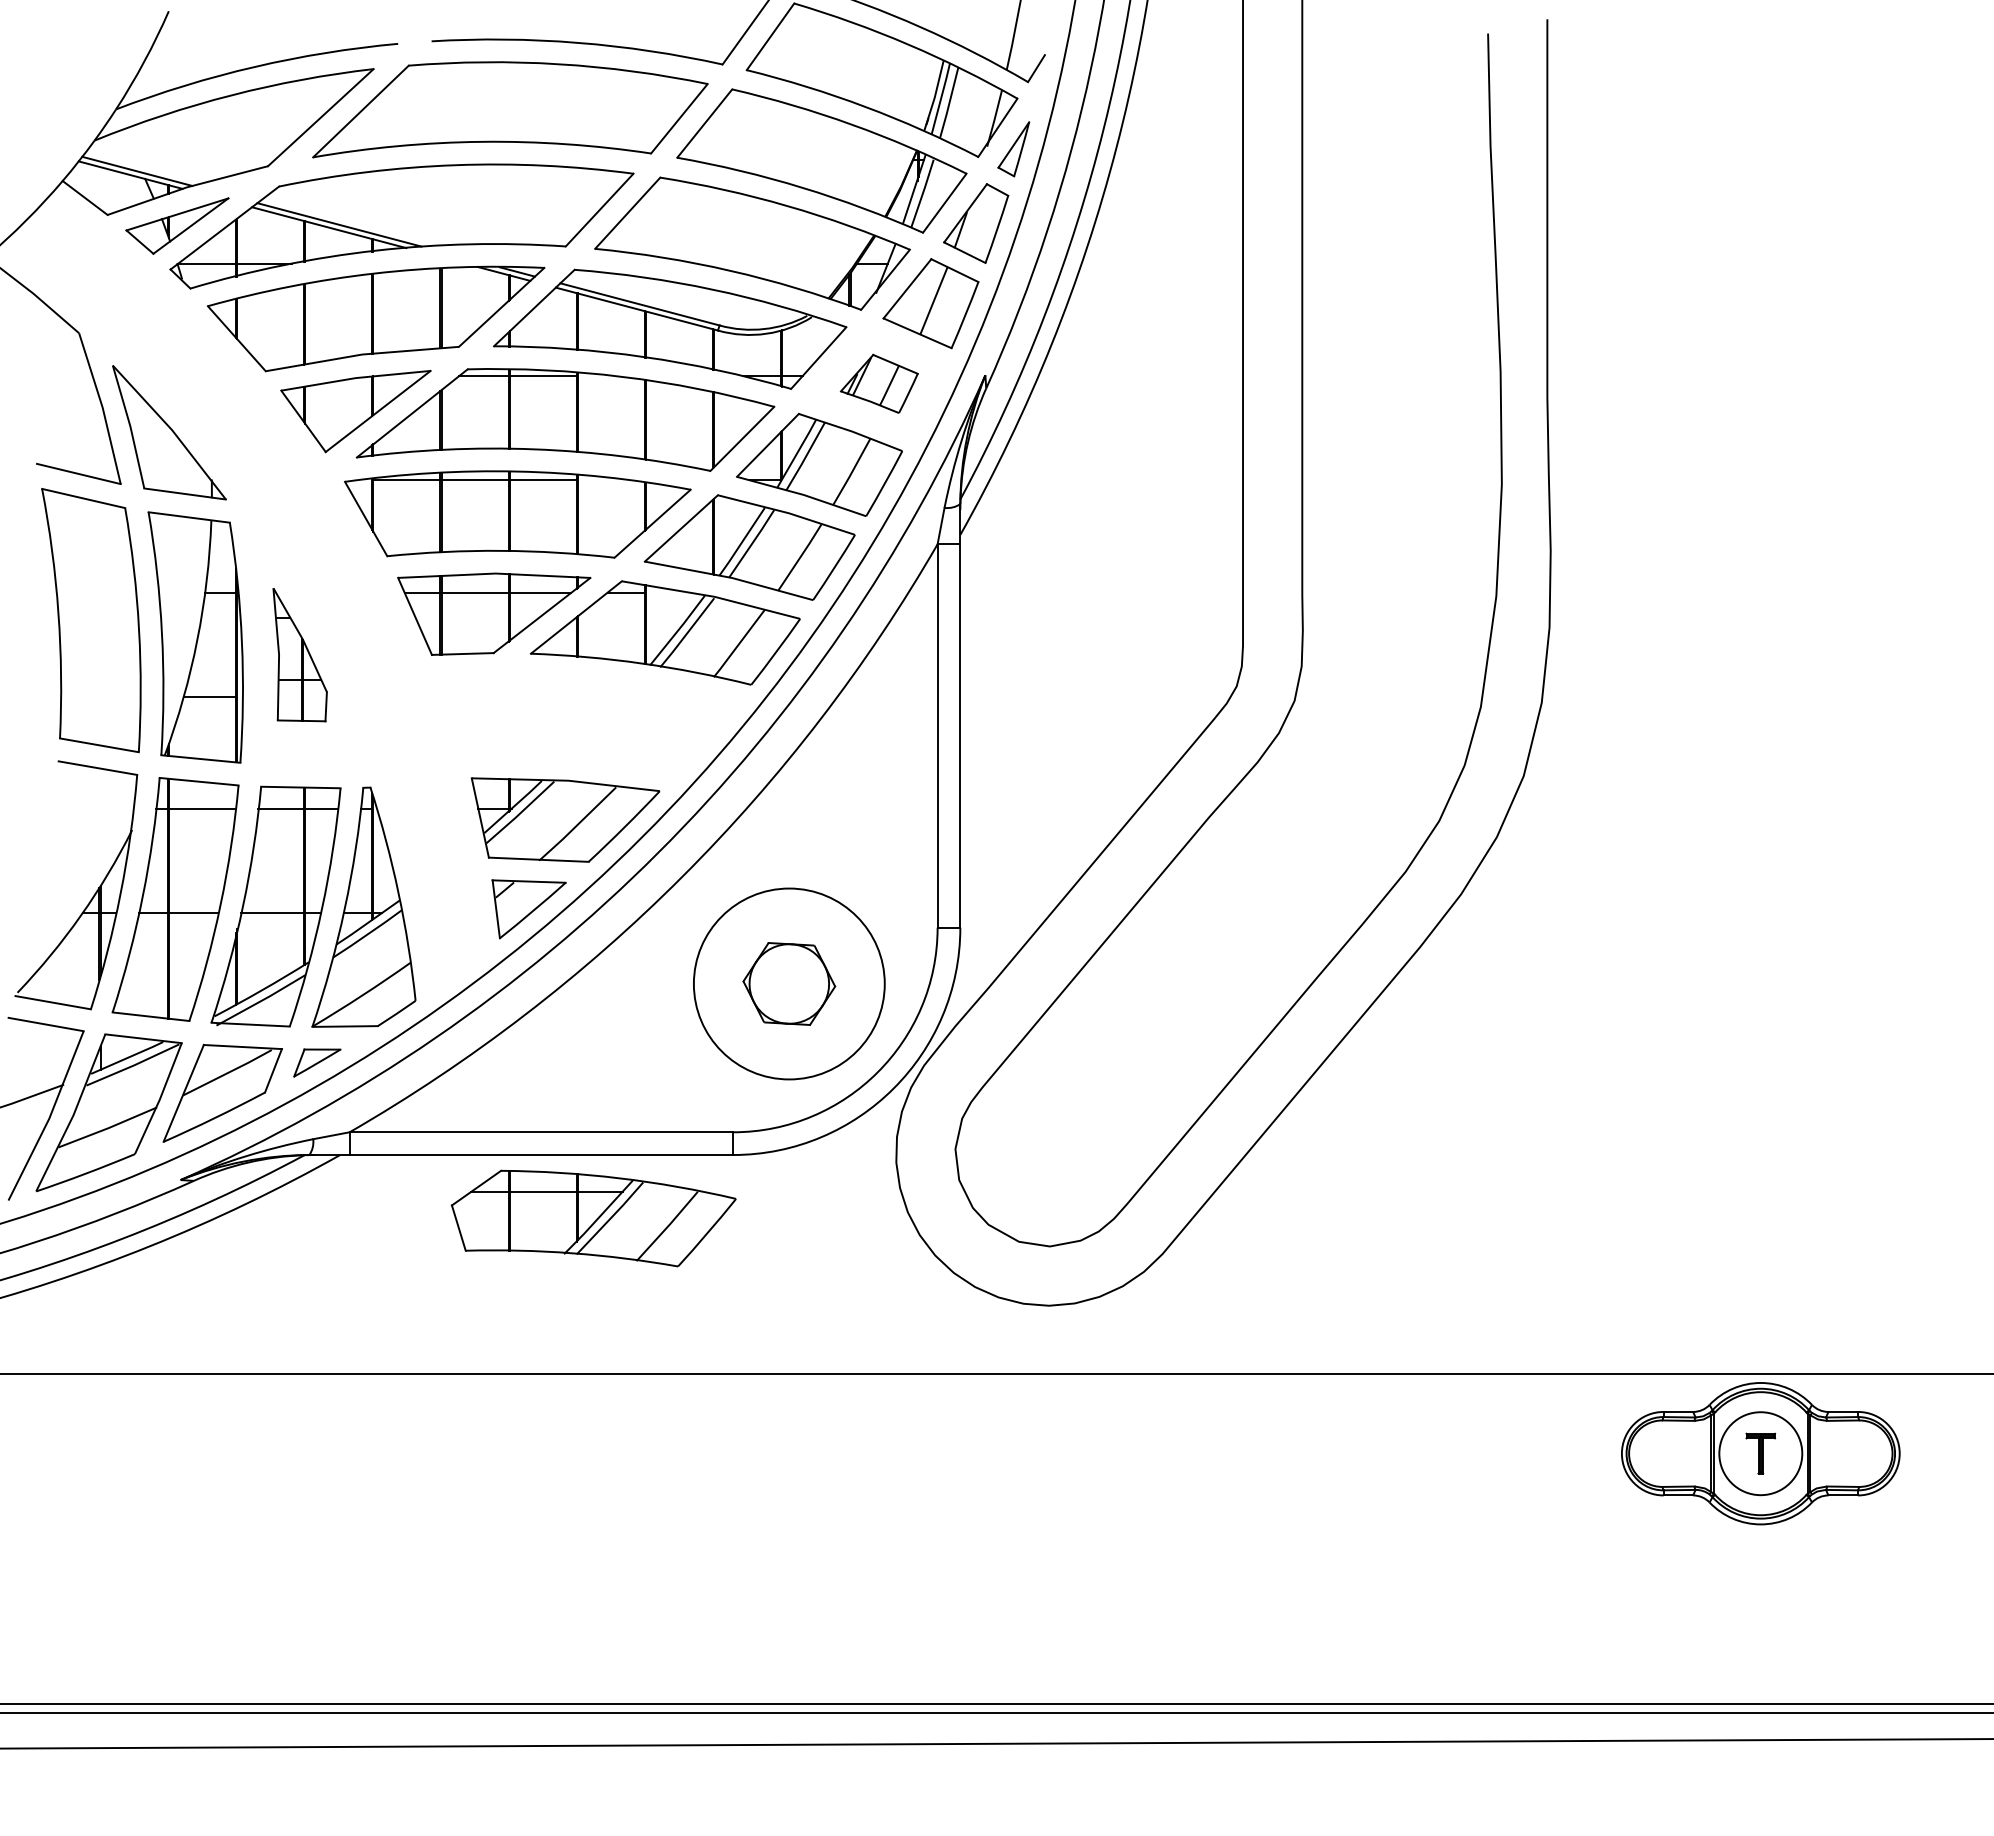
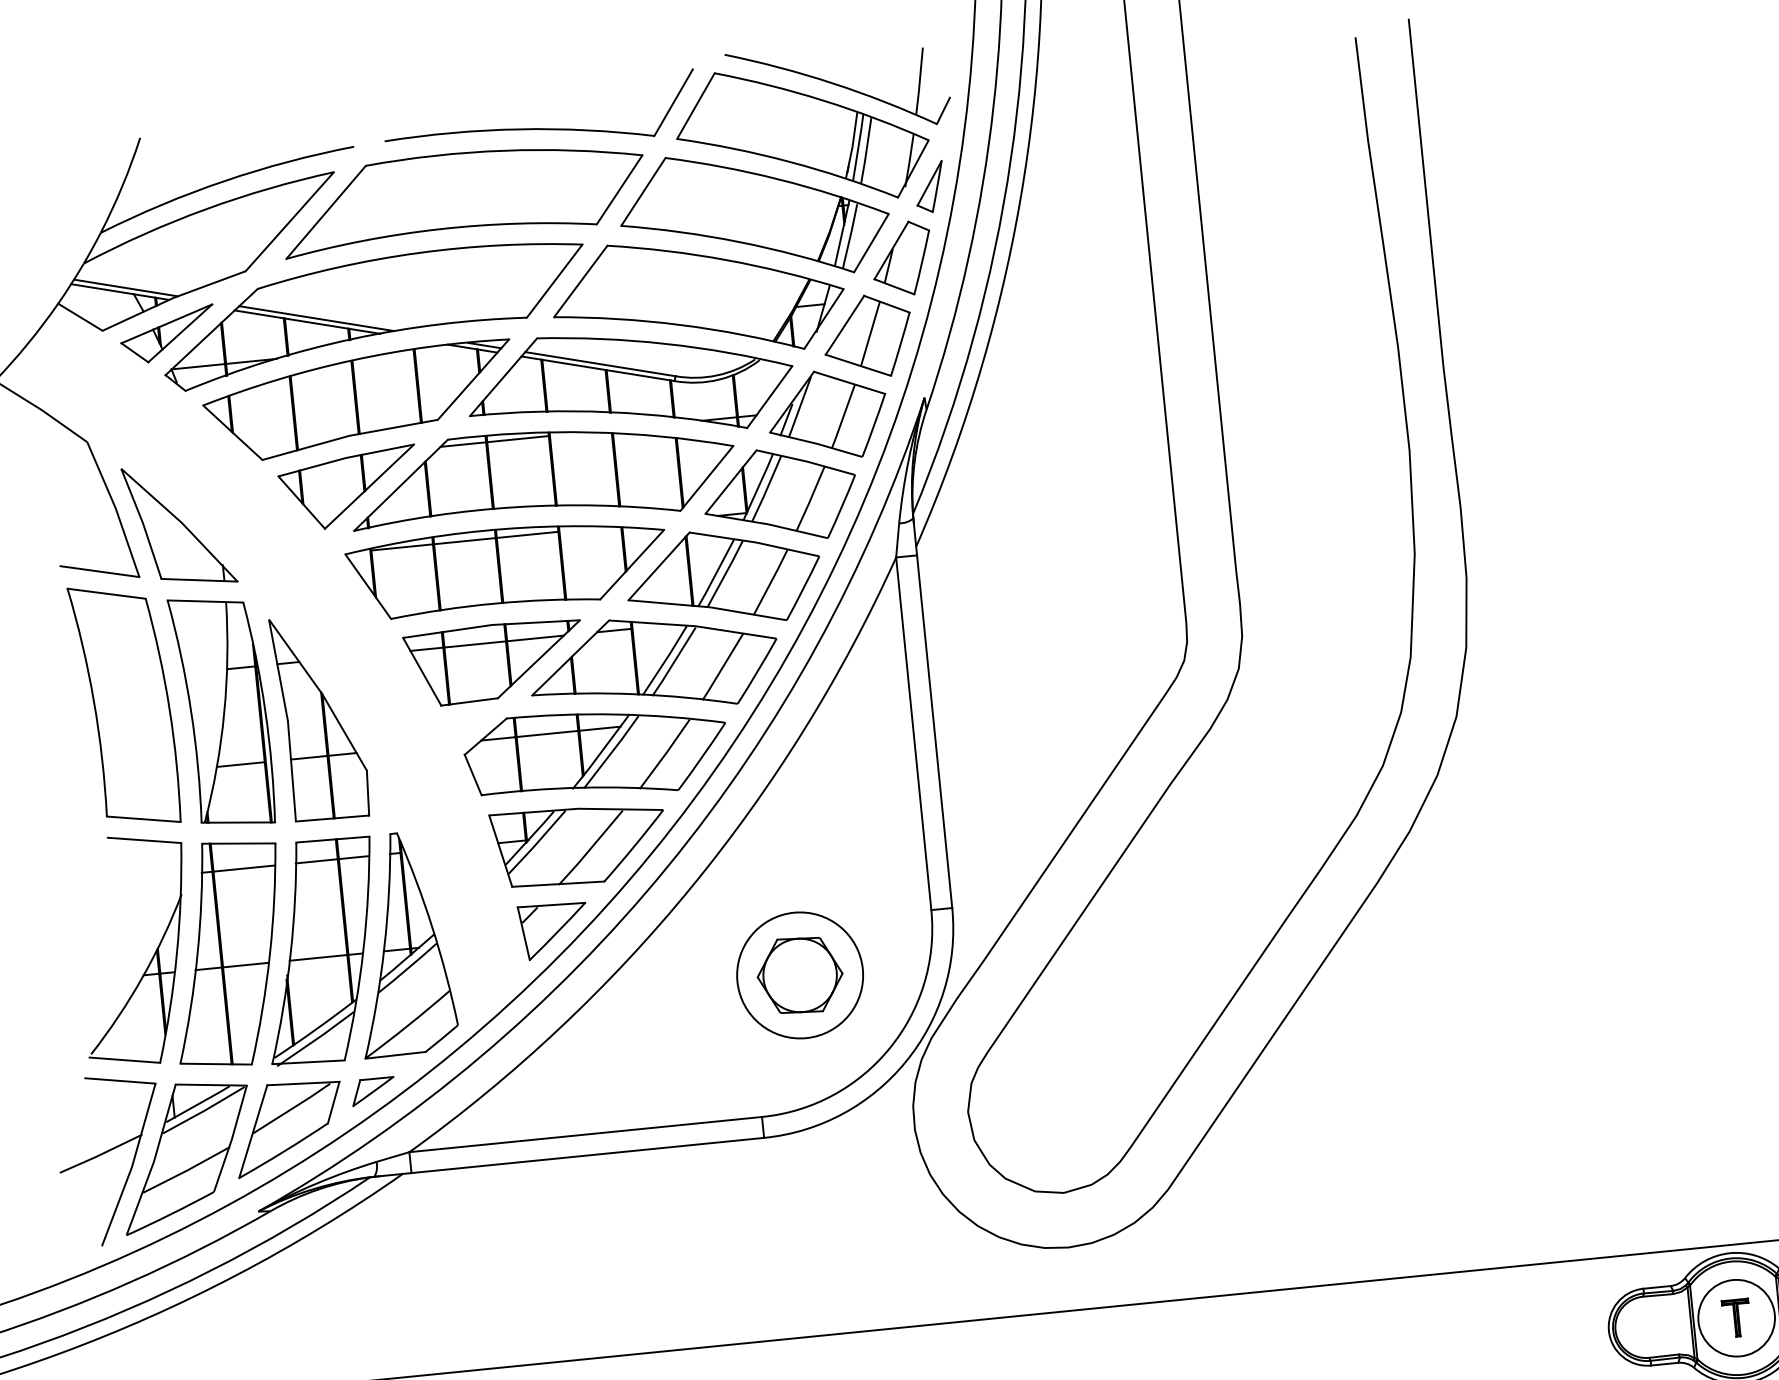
part: (879, 383) -> (827, 414), size x1.67
part: (299, 654) -> (319, 717), size x1.67
circle: (789, 983) -> (800, 974), size x0.71
part: (593, 1218) -> (596, 753), moved

